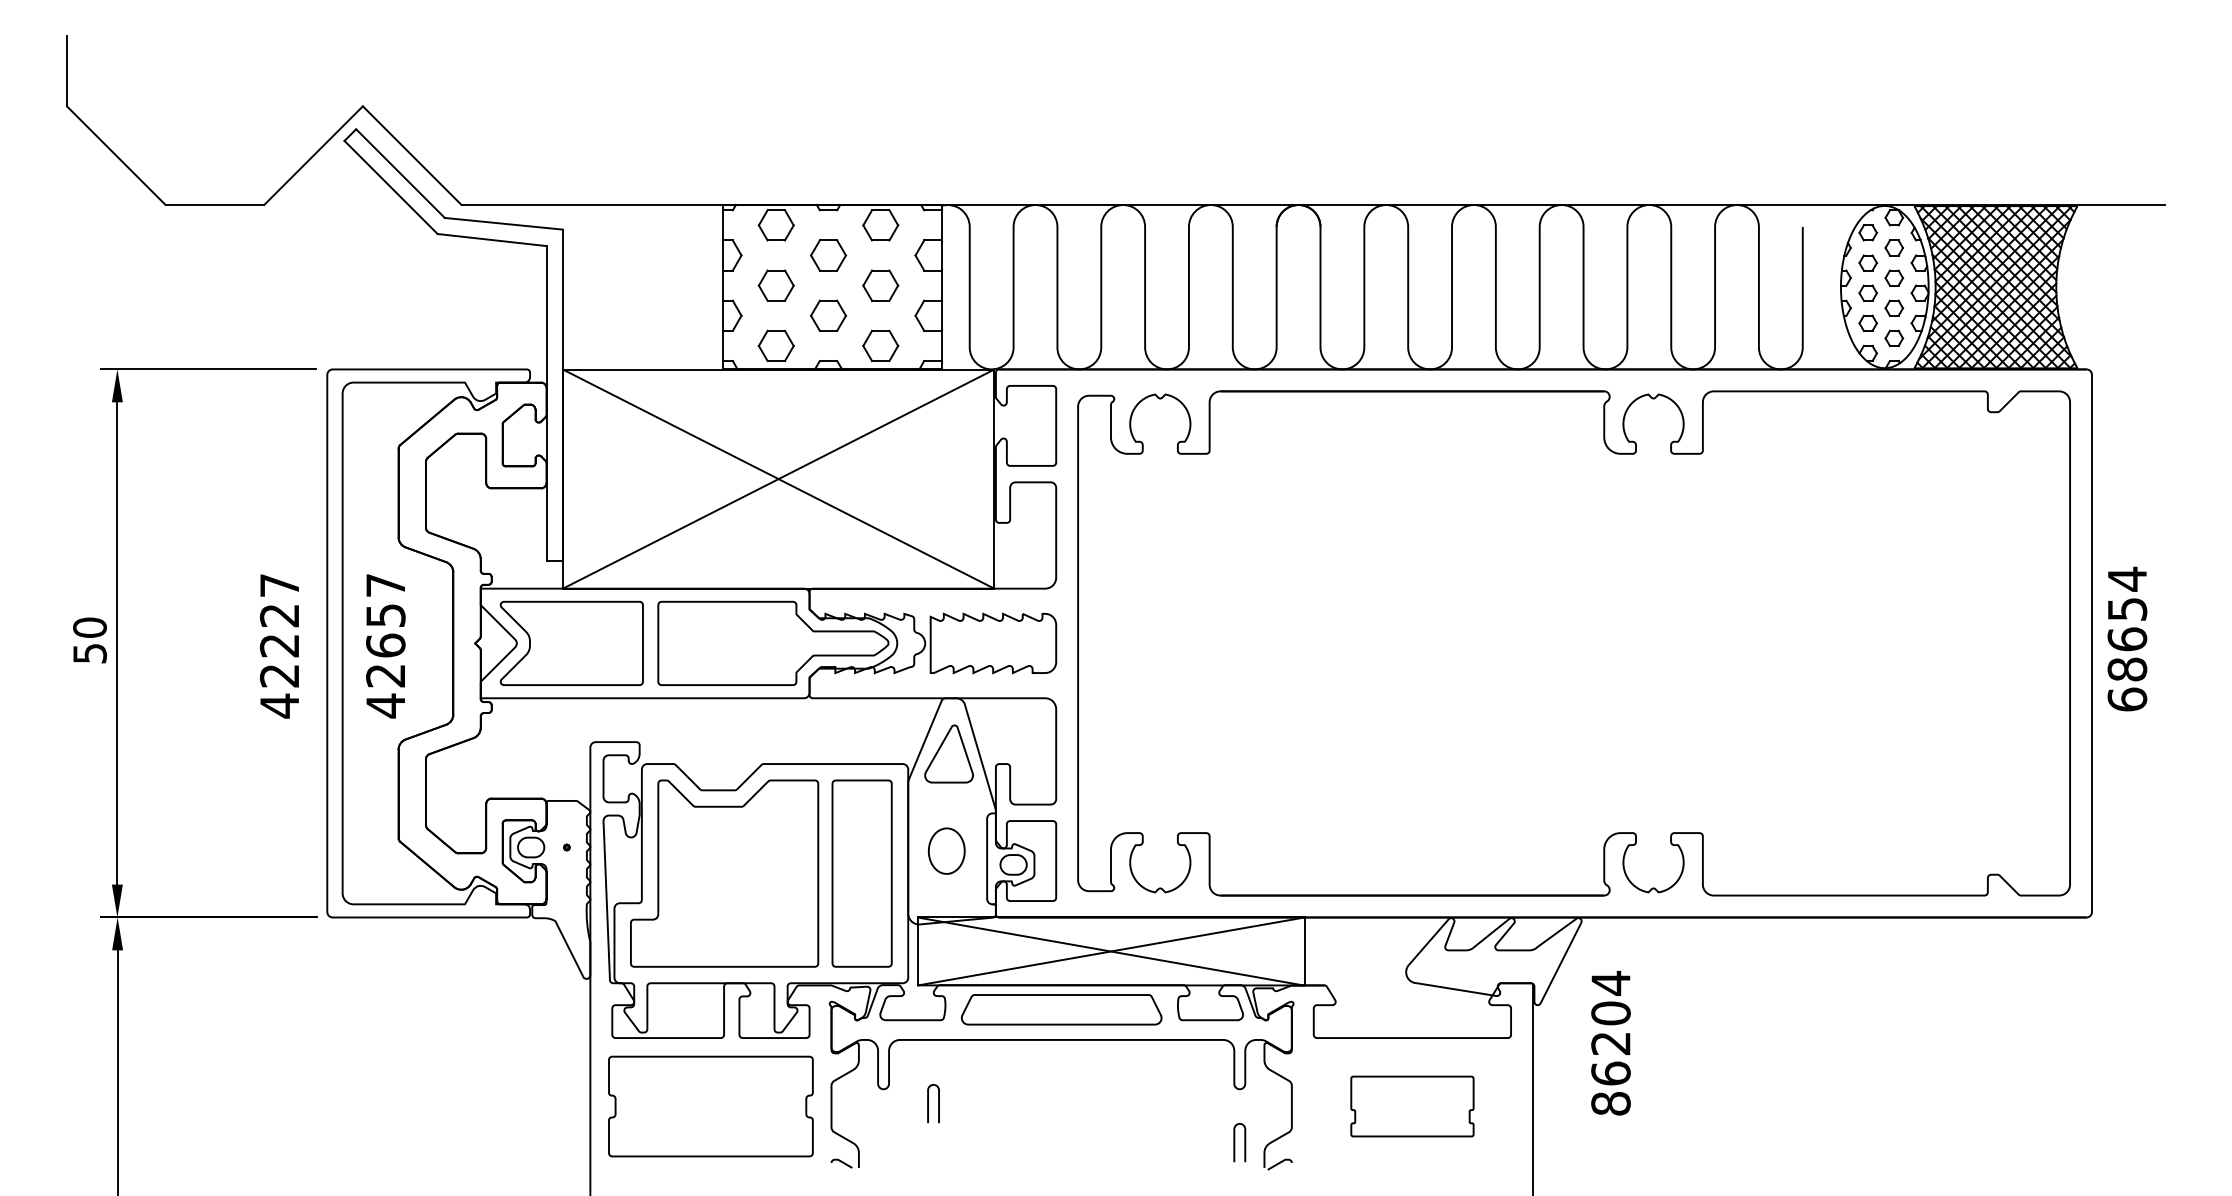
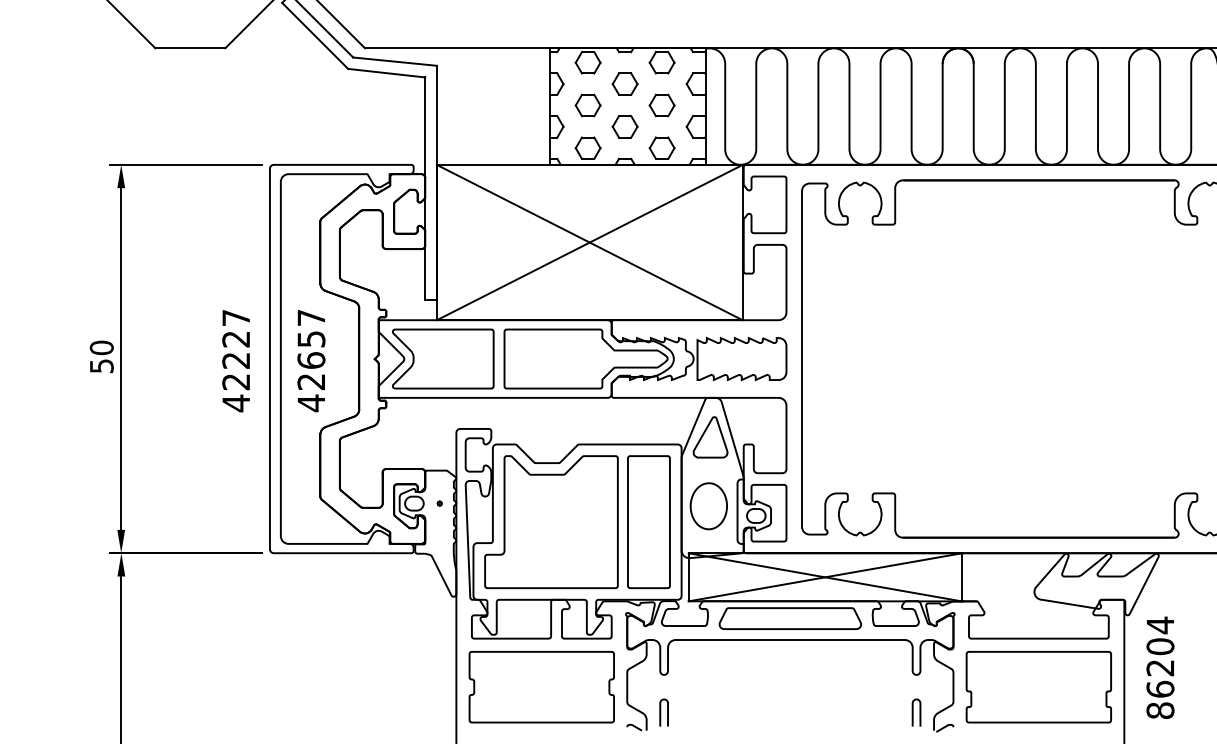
part: (946, 850) -> (708, 505), size x1.43
text: (1610, 1043) -> (1160, 668), moved
curve: (928, 1103) -> (660, 712), moved
part: (1412, 1106) -> (1038, 687), size x1.67

